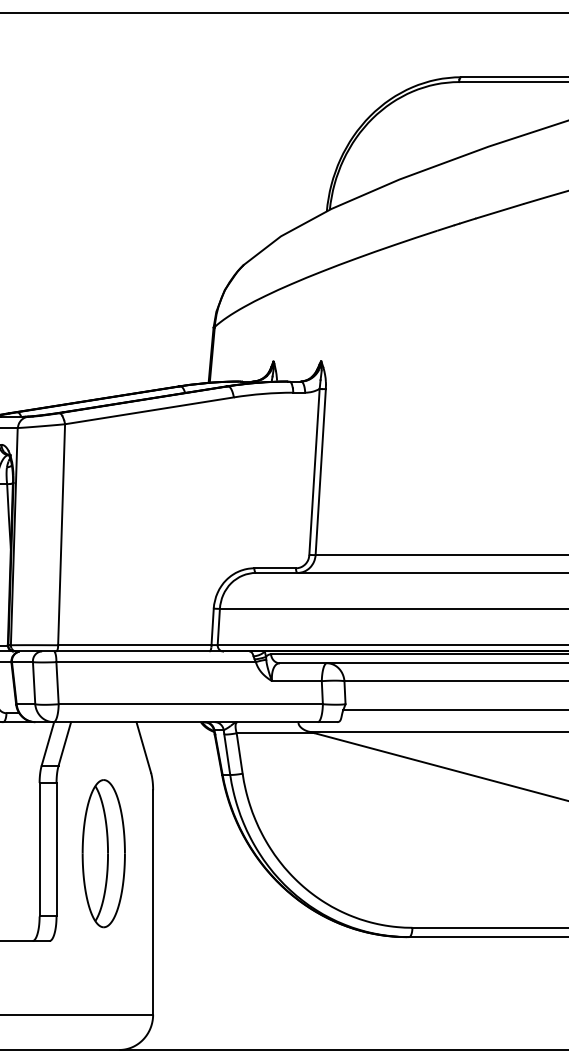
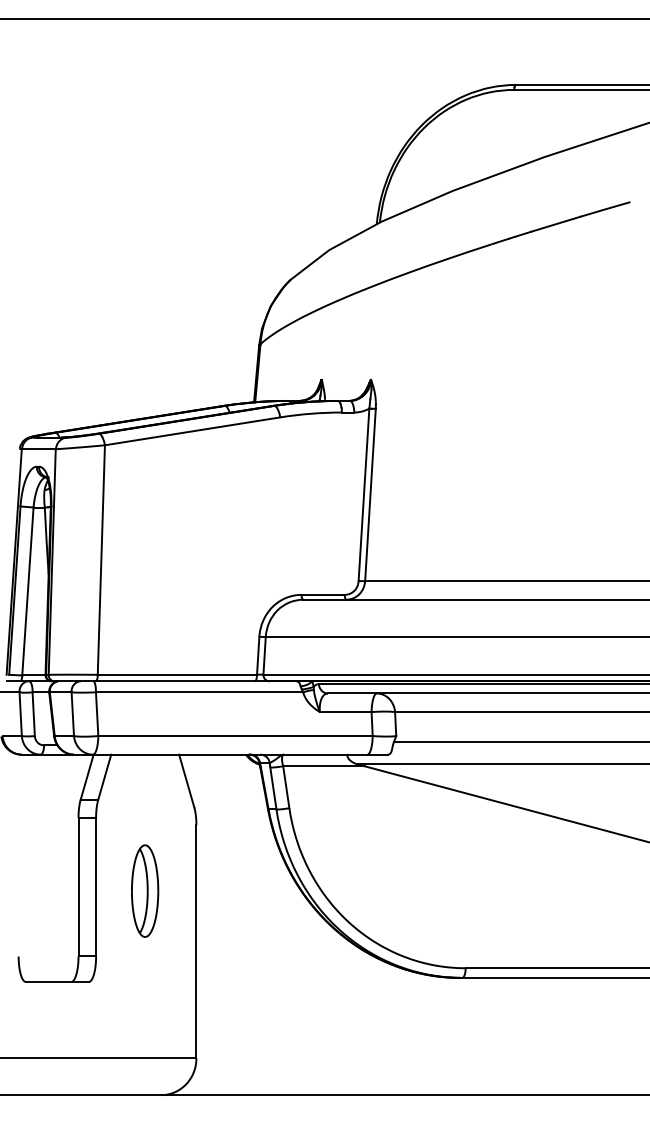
part: (103, 852) -> (144, 890), size x0.6

